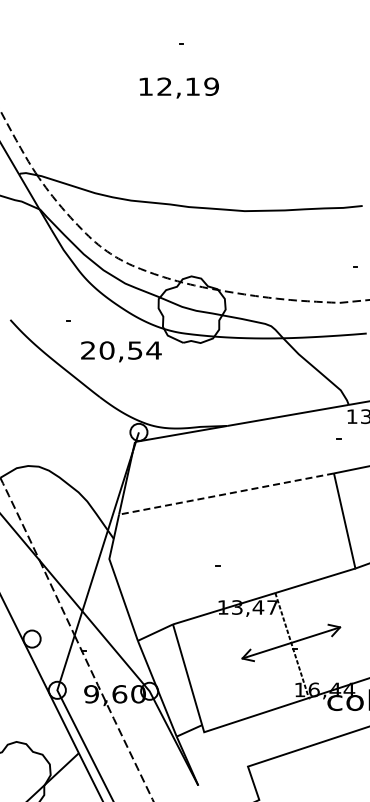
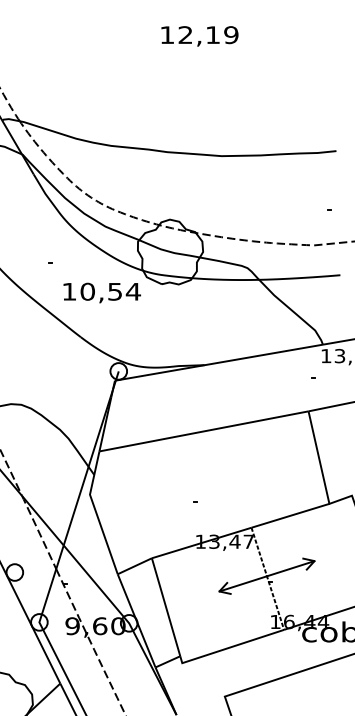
text: (178, 87) -> (199, 35), moved
text: (87, 350) -> (68, 291), 20,54 -> 10,54
line: (226, 494) -> (203, 431), dashed -> solid

